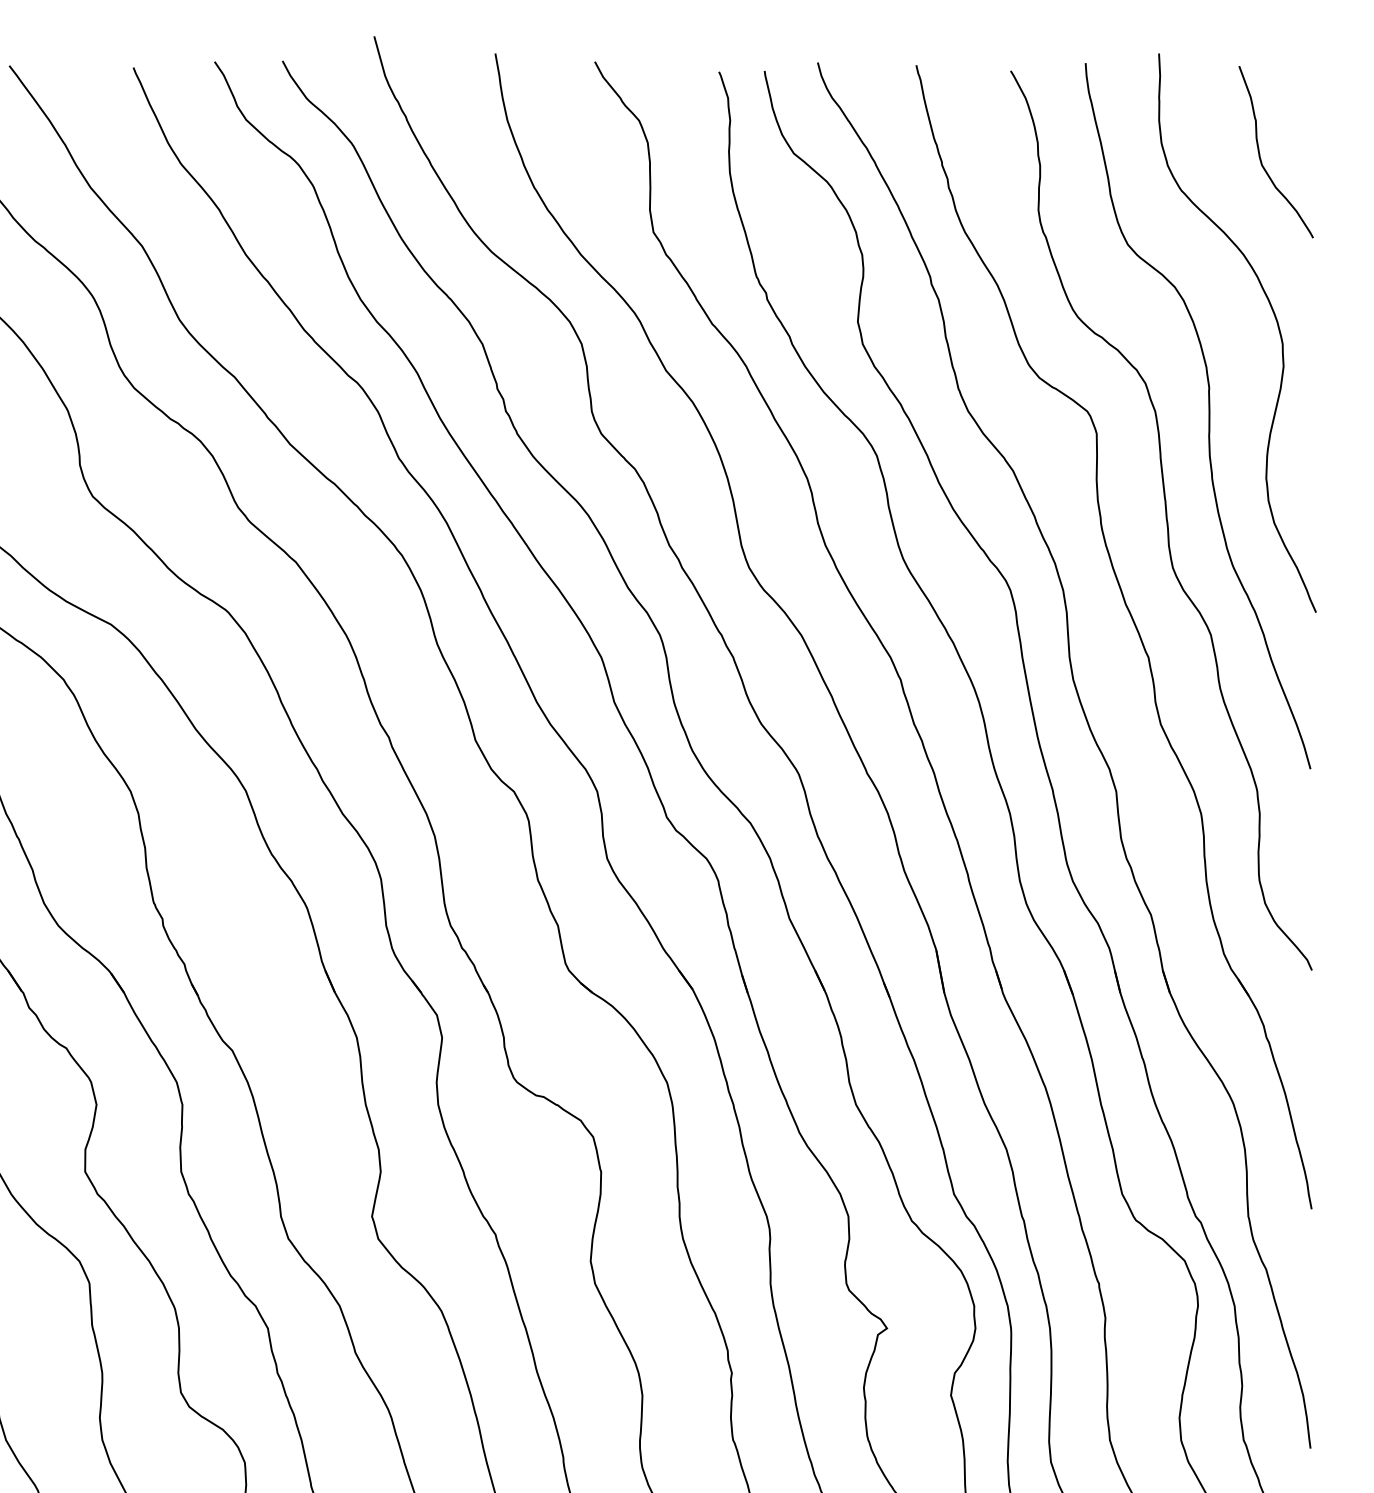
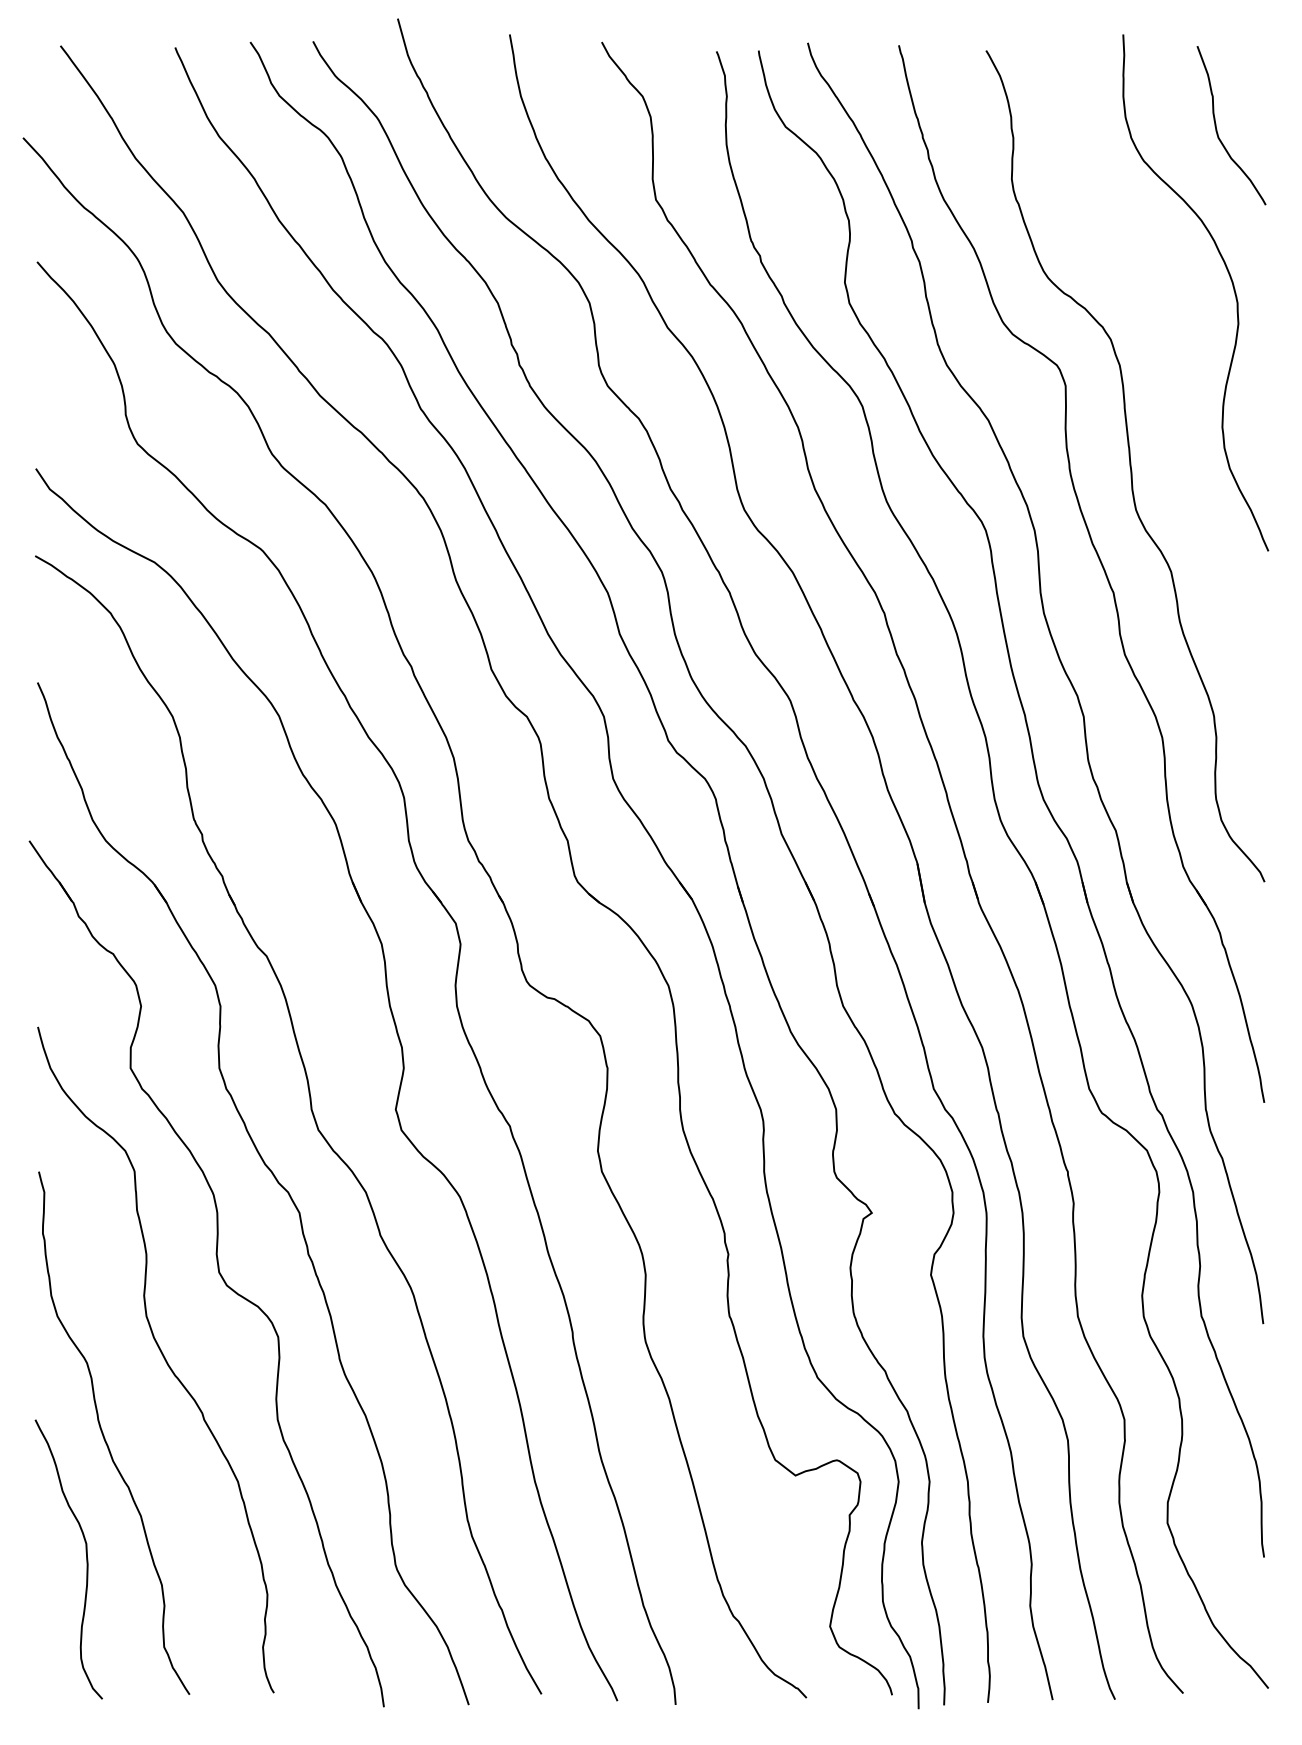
curve: (1209, 415) -> (1169, 369), removed

